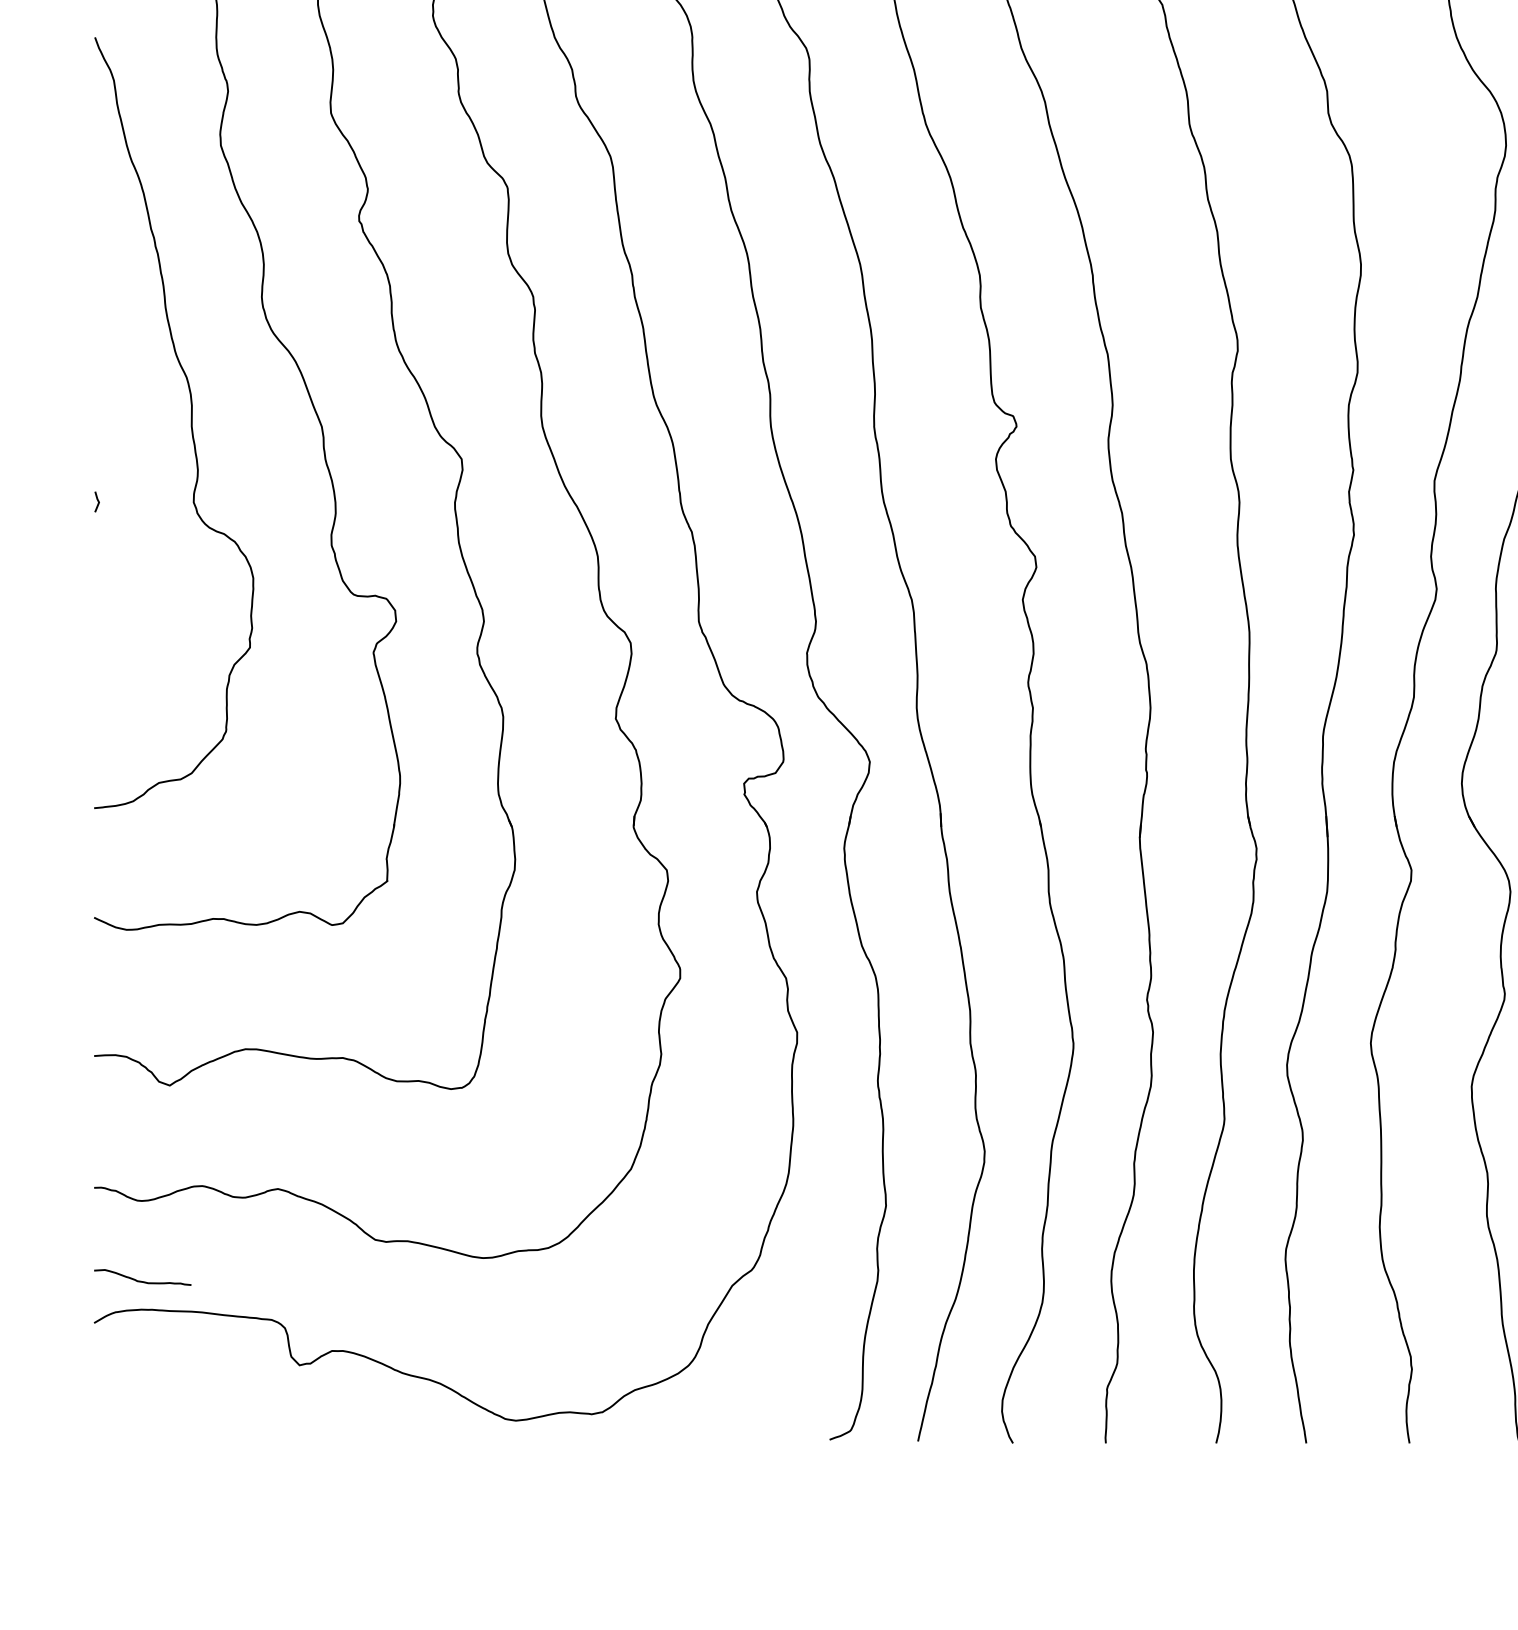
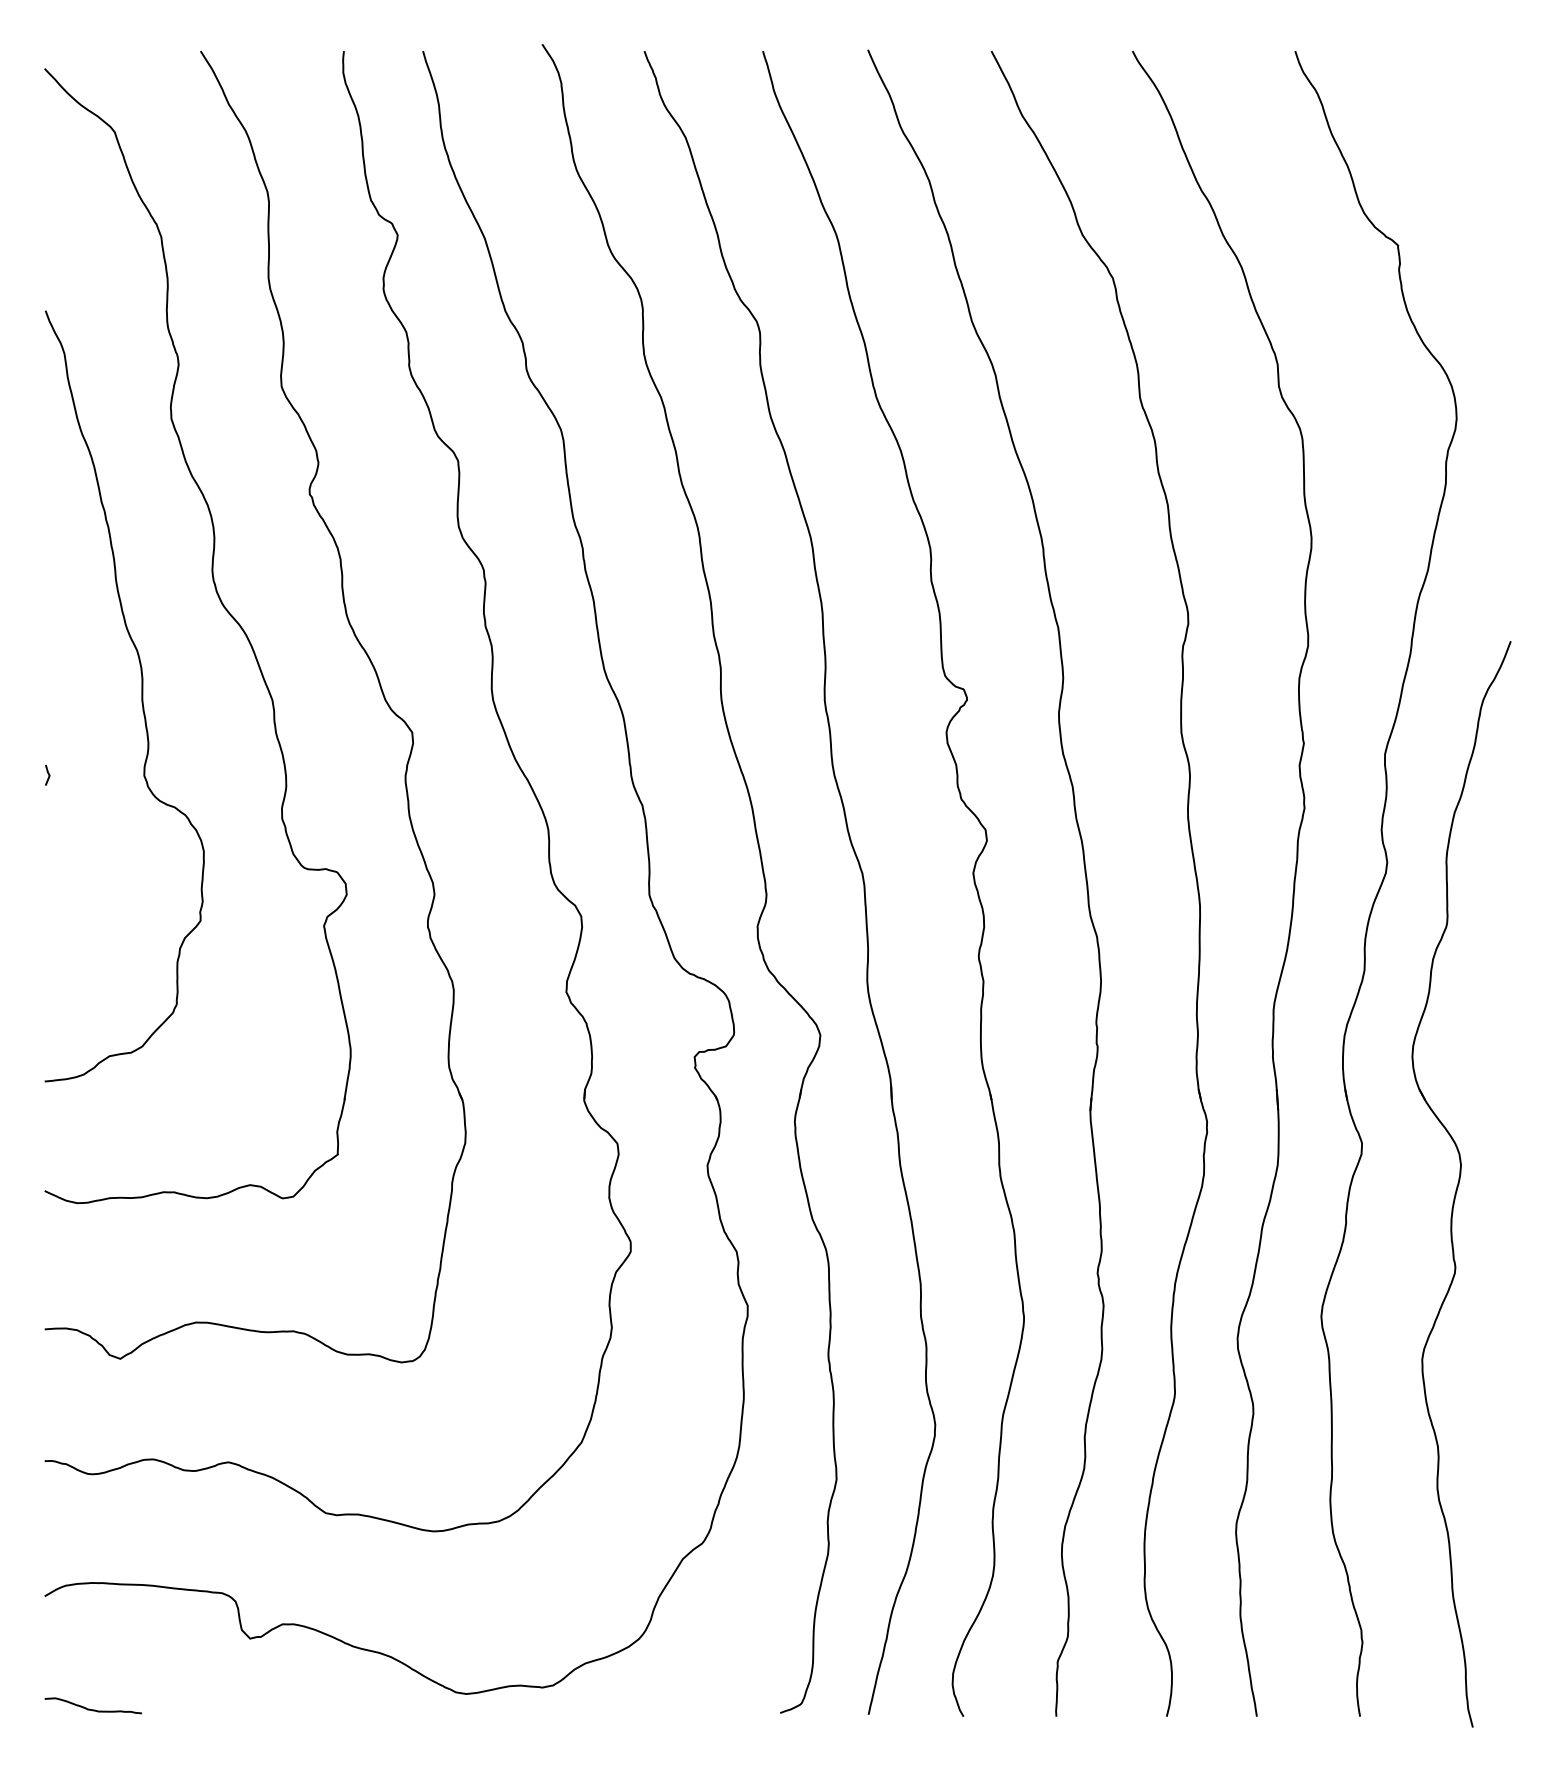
curve: (141, 1281) -> (92, 1709), moved

